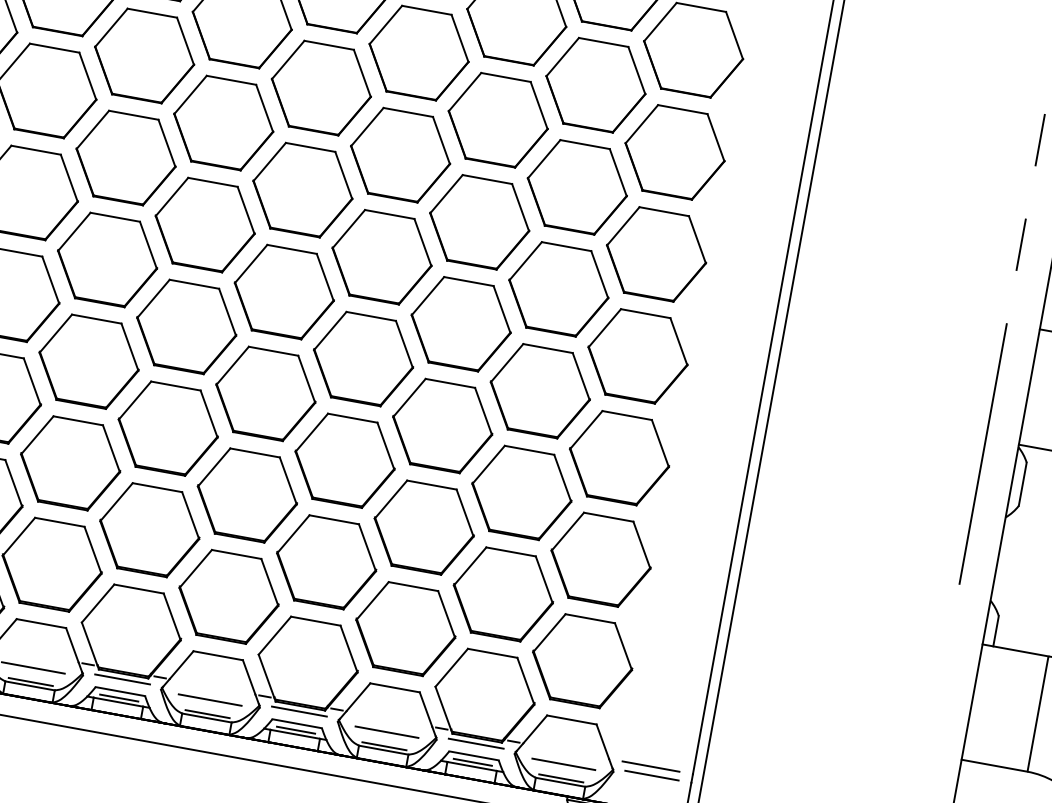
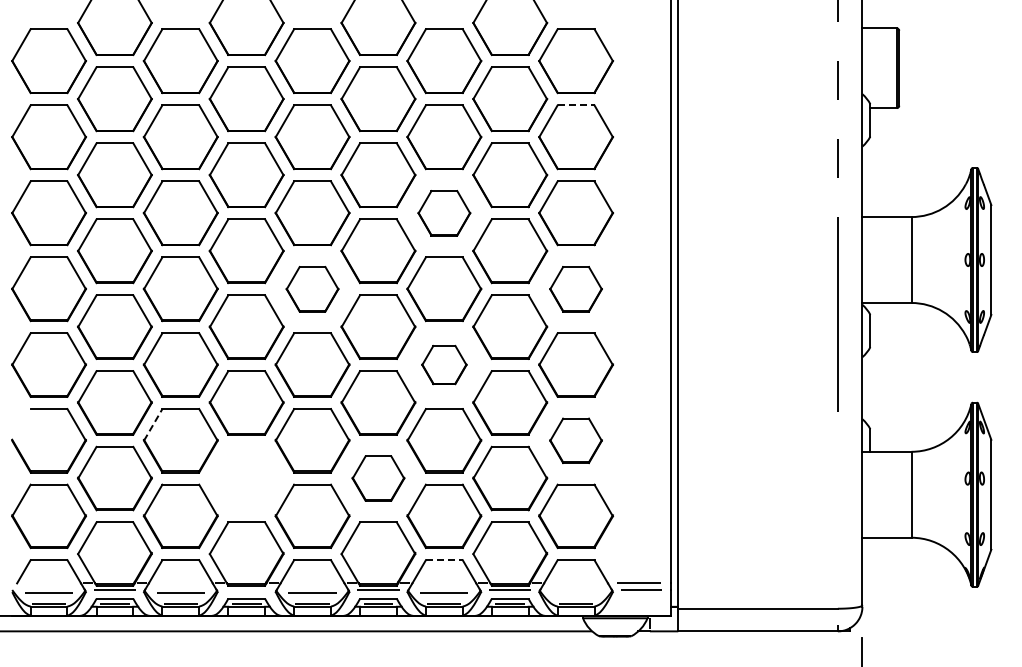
line: (683, 109) -> (576, 105), solid -> dashed
part: (479, 222) -> (444, 213), size x0.7
part: (284, 292) -> (312, 289), size x0.7
part: (637, 356) -> (575, 289), size x0.7
part: (443, 425) -> (444, 364), size x0.6
line: (37, 434) -> (153, 424), solid -> dashed
part: (149, 530) -> (246, 478), removed
part: (600, 559) -> (575, 440), size x0.7
part: (326, 562) -> (378, 478), size x0.7
line: (122, 678) -> (246, 589), removed
line: (395, 688) -> (444, 560), solid -> dashed
line: (562, 764) -> (575, 593), removed

